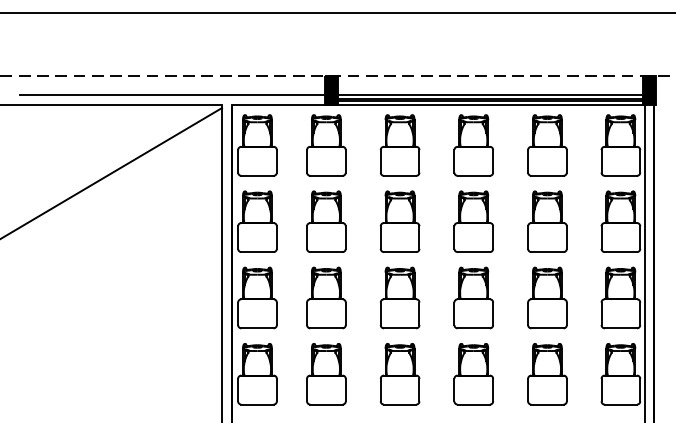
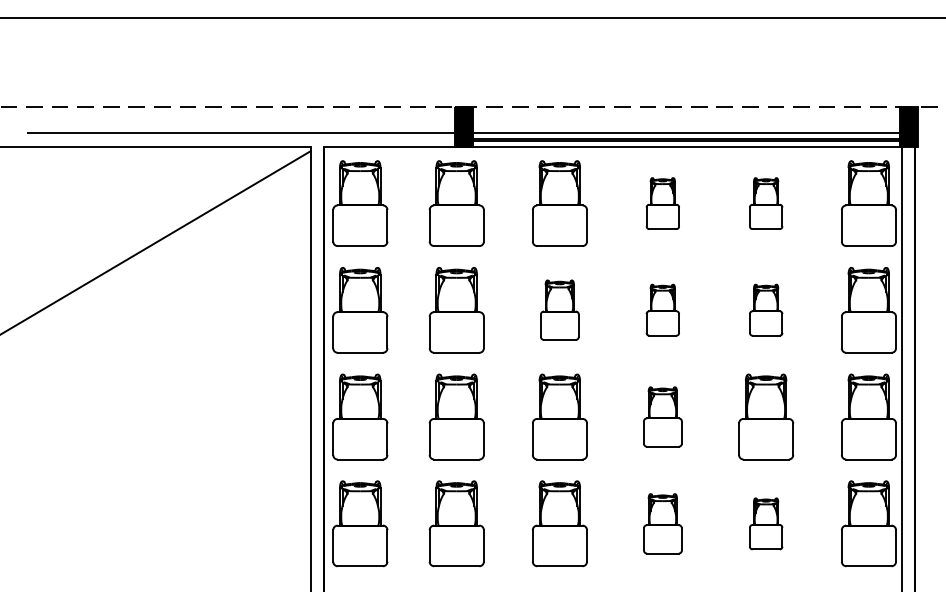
part: (473, 145) -> (662, 203), size x0.6
part: (547, 145) -> (766, 203), size x0.6
part: (399, 221) -> (559, 309), size x0.7
part: (473, 221) -> (662, 309), size x0.6
part: (547, 221) -> (766, 309), size x0.6
part: (473, 297) -> (662, 416), size x0.7
part: (473, 374) -> (662, 524), size x0.7
part: (547, 374) -> (766, 524), size x0.6

